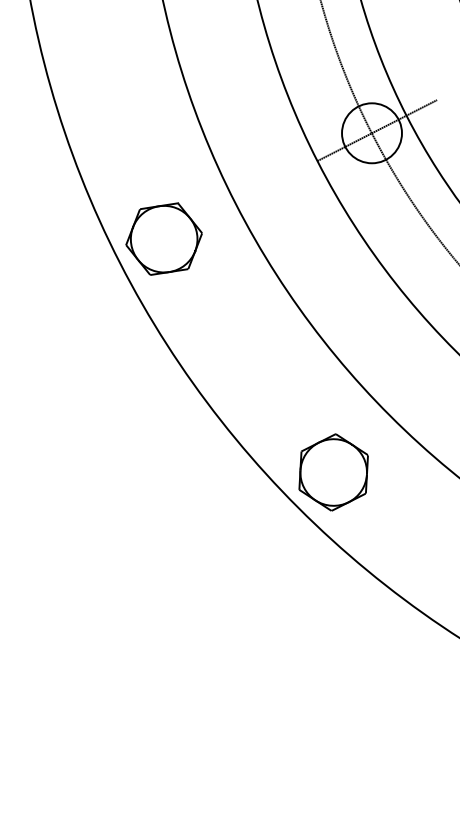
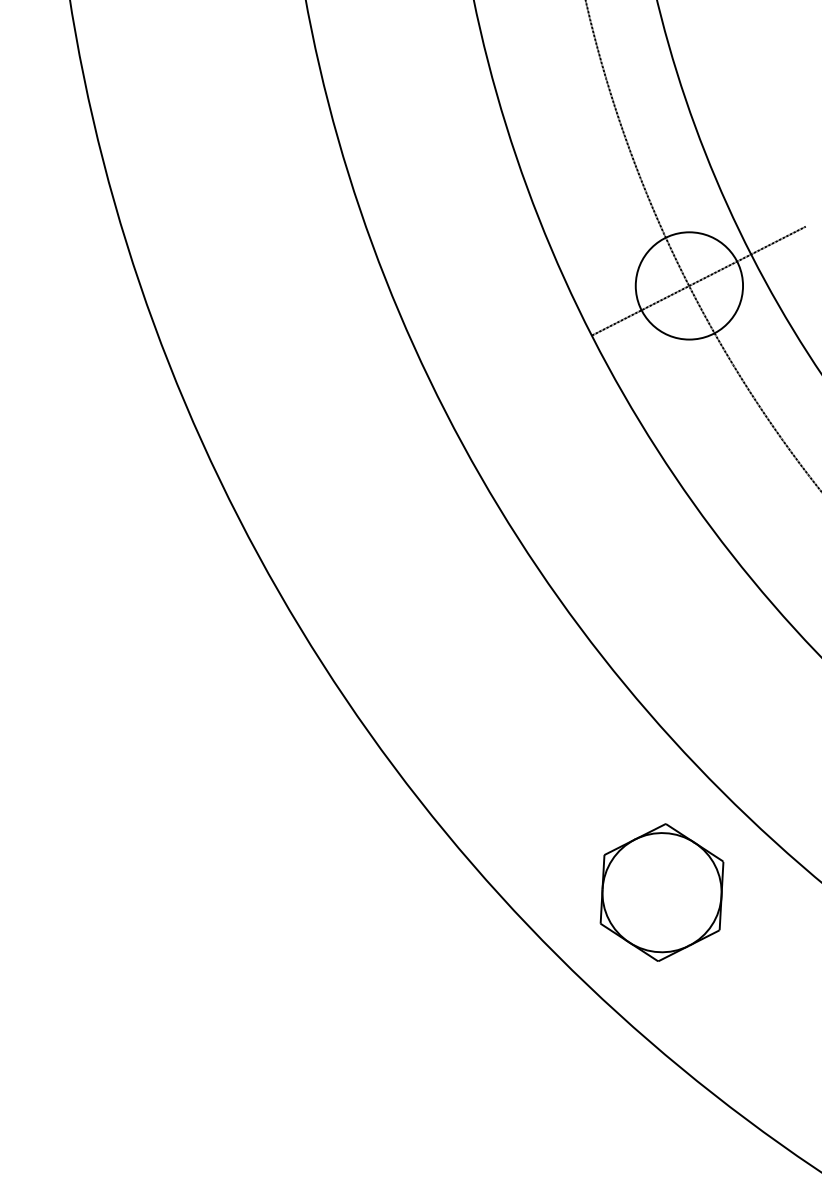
part: (163, 238) -> (316, 474), removed
part: (333, 472) -> (661, 892), moved

